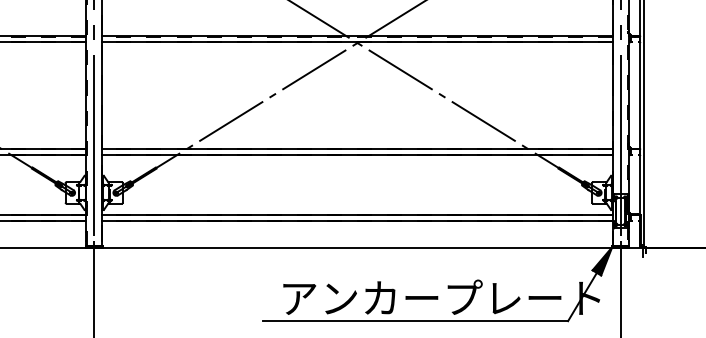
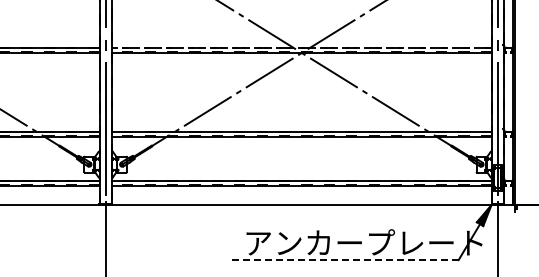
line: (357, 35) -> (301, 47), solid -> dashed
line: (416, 321) -> (345, 260), solid -> dashed

